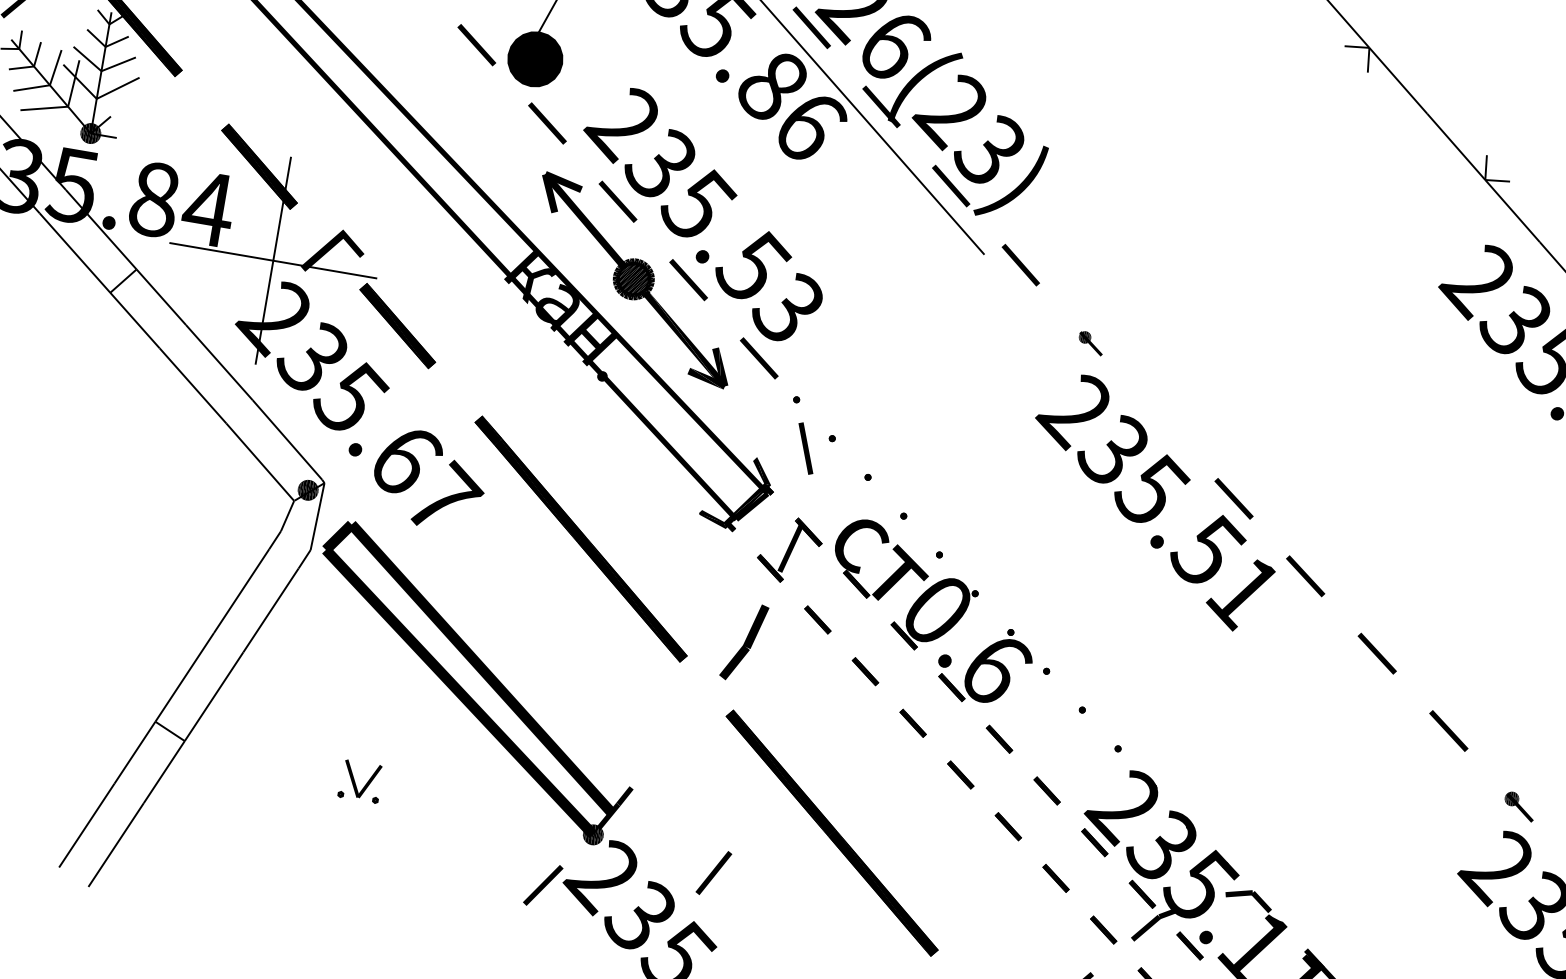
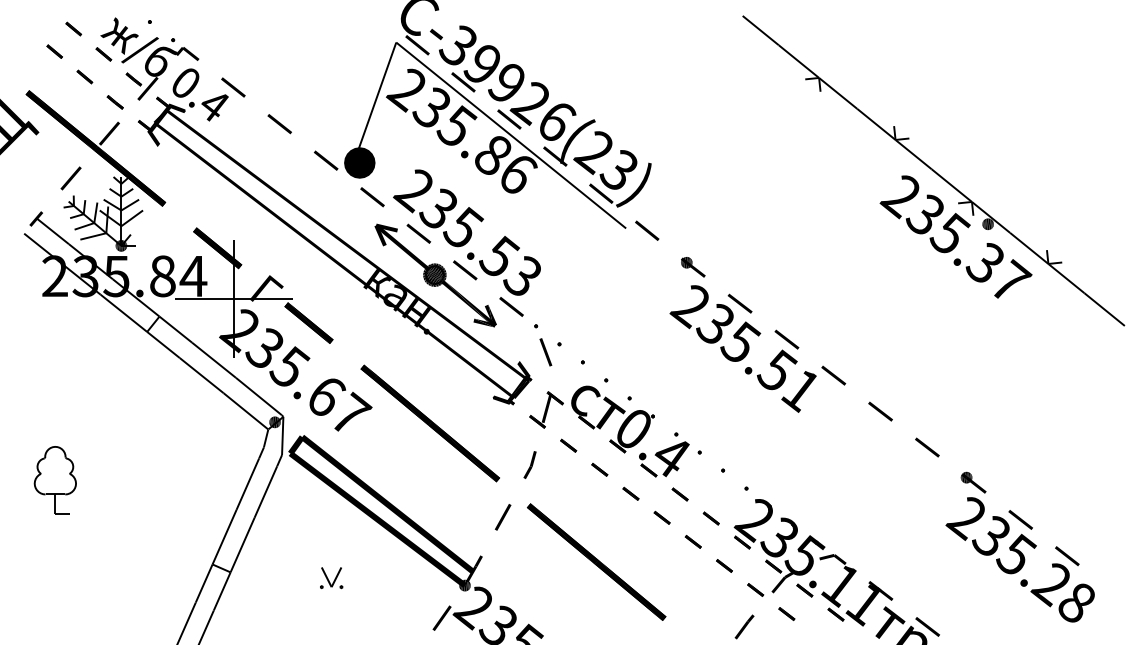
part: (1091, 343) -> (693, 267), size x1.67
line: (1161, 420) -> (739, 303), added
part: (743, 641) -> (529, 464), size x0.62
text: (997, 671) -> (672, 457), 0.6 -> 0.4
part: (1519, 806) -> (973, 482), size x1.43
line: (714, 873) -> (503, 517), moved

